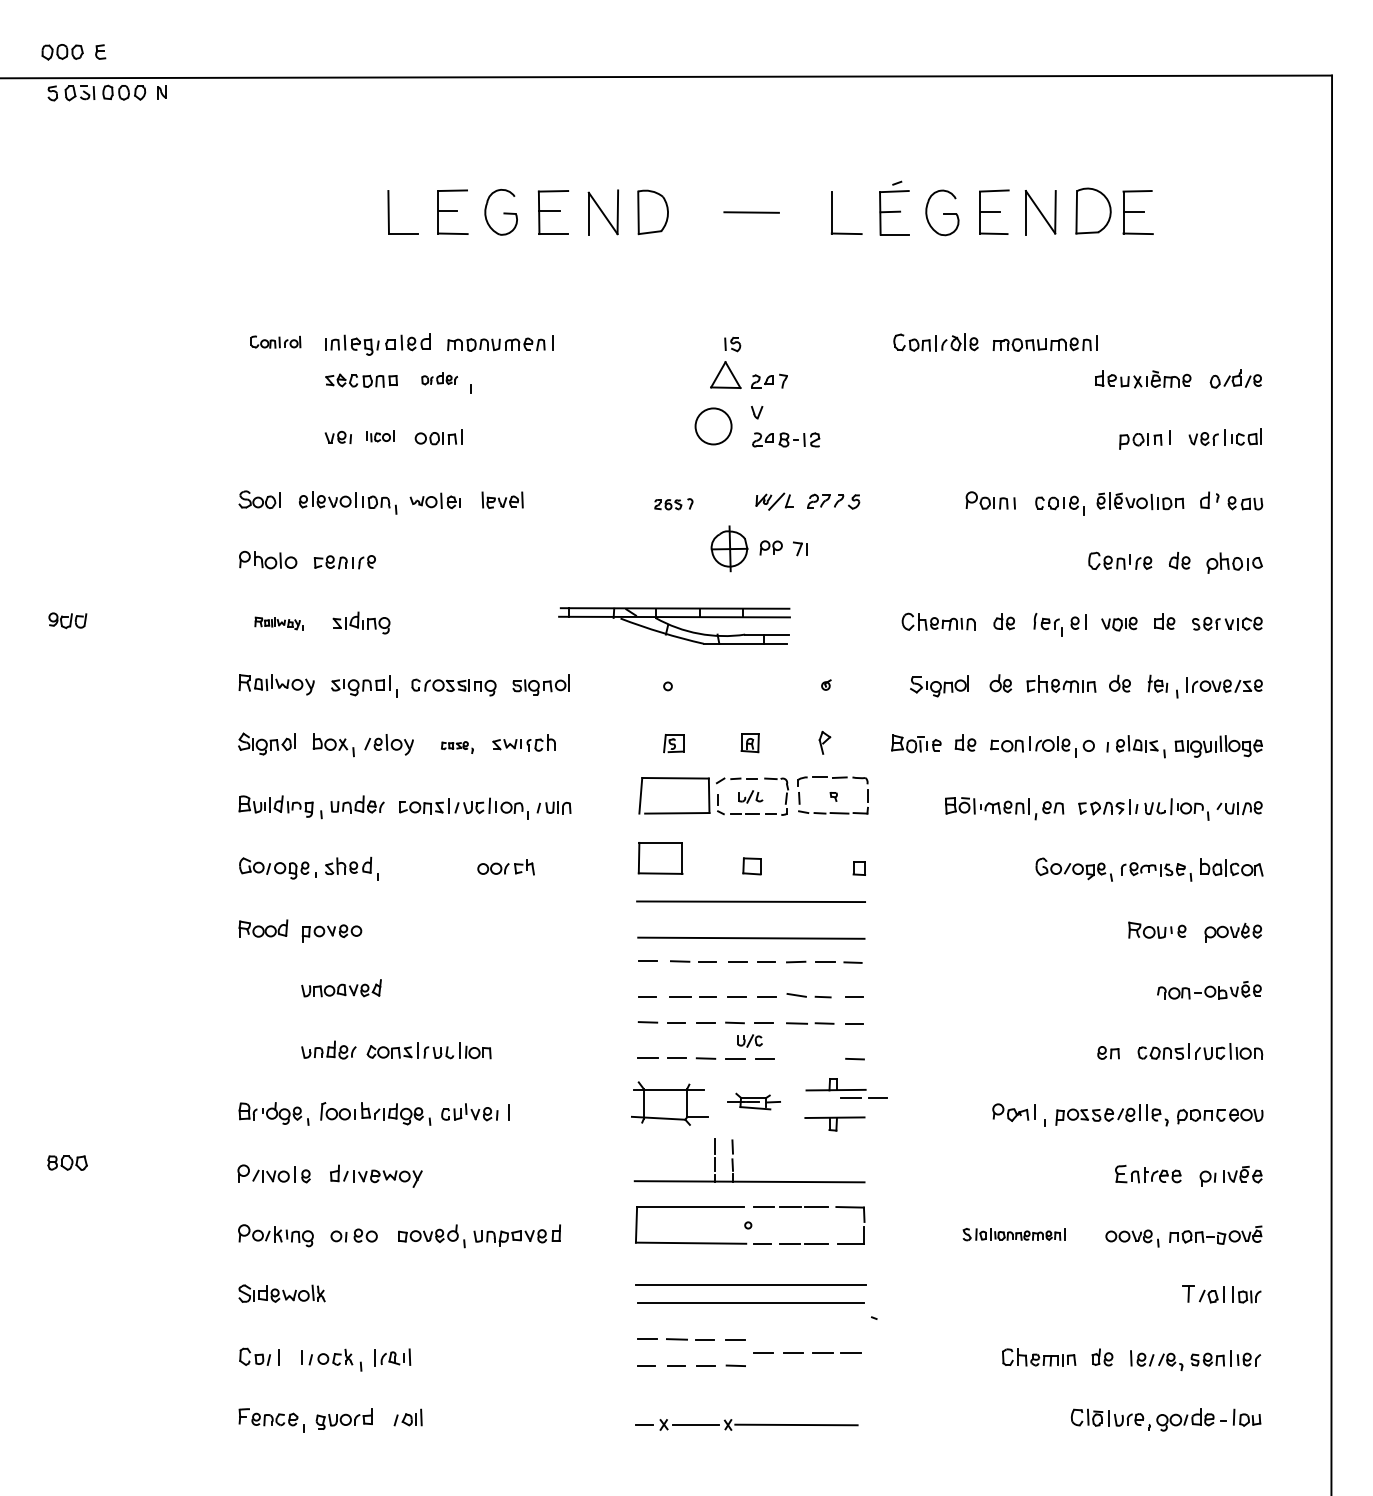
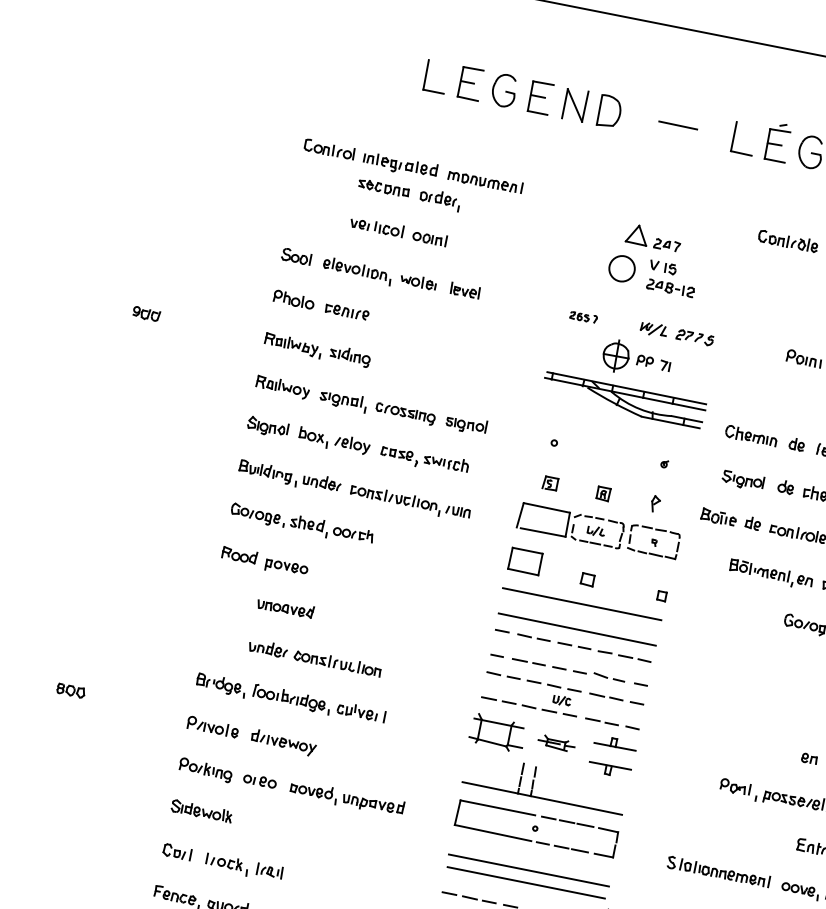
part: (275, 341) -> (329, 148), size x1.43
part: (732, 344) -> (670, 269), moved
part: (439, 378) -> (438, 197), size x1.43
part: (380, 435) -> (389, 228), size x1.43
part: (278, 623) -> (292, 345), size x1.67
part: (674, 625) -> (623, 399), moved
part: (457, 747) -> (399, 456), size x1.67
part: (505, 867) -> (353, 533), moved
line: (861, 1097) -> (600, 721), moved
part: (1014, 1234) -> (718, 871), size x1.43

